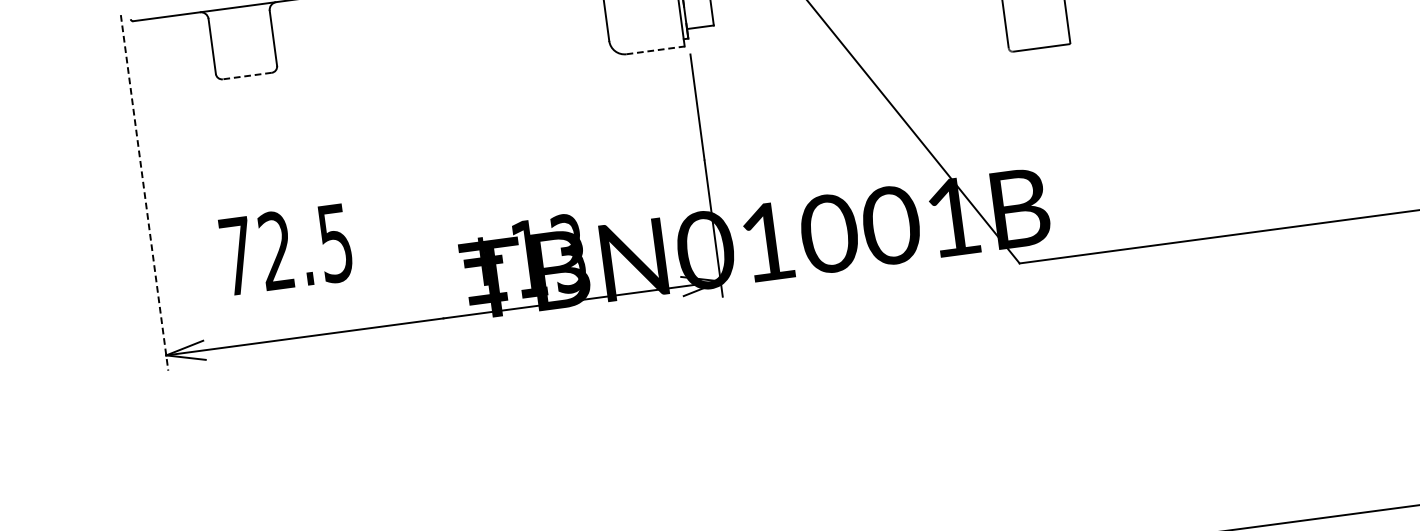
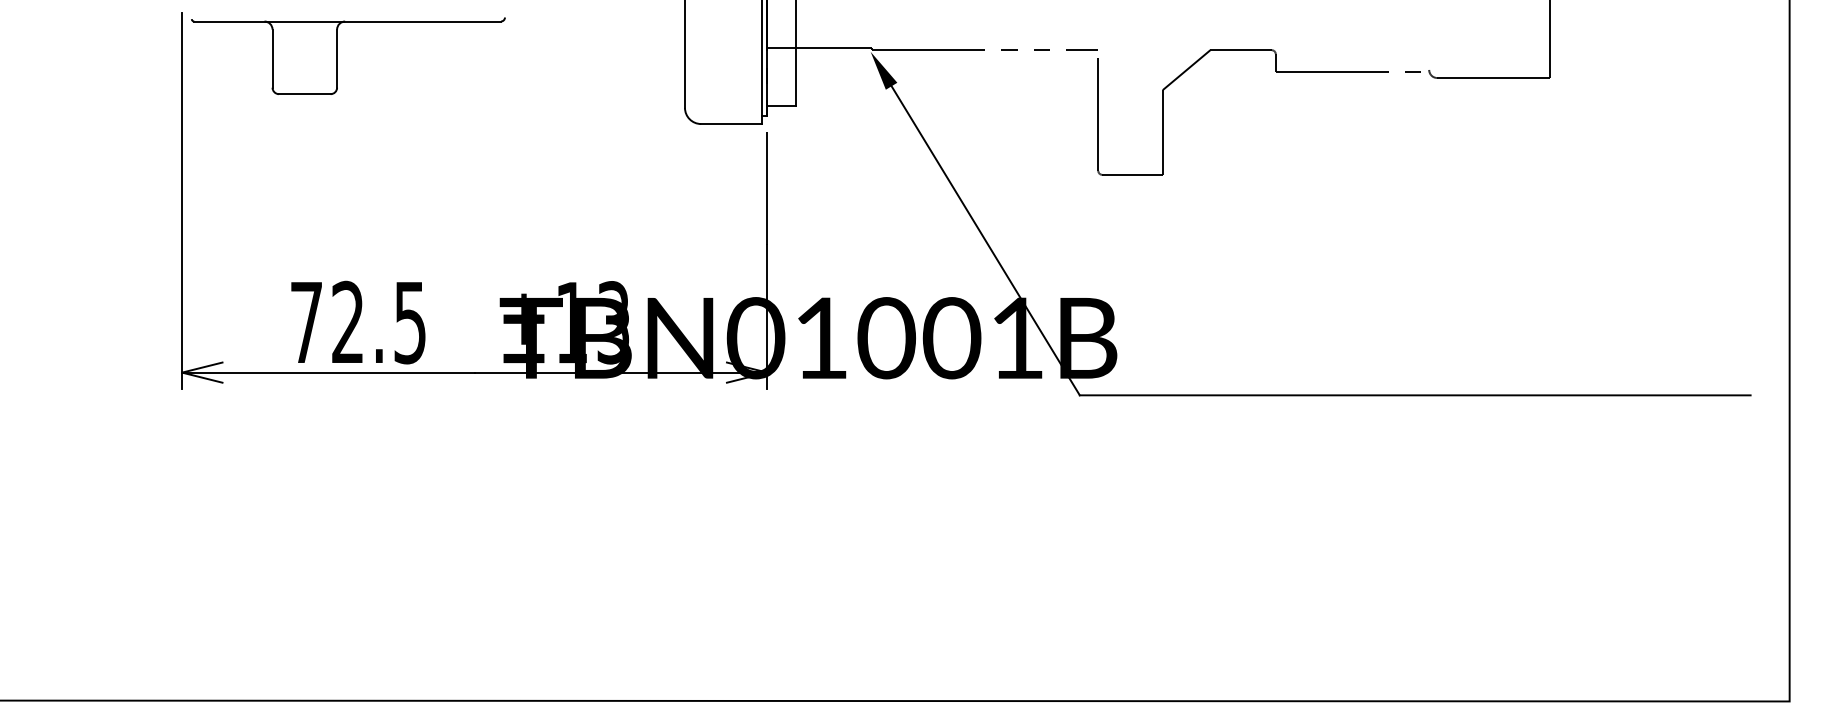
line: (655, 50) -> (731, 124), dashed -> solid
line: (247, 76) -> (304, 94), dashed -> solid
line: (144, 193) -> (182, 201), dashed -> solid
text: (286, 249) -> (358, 322), moved

